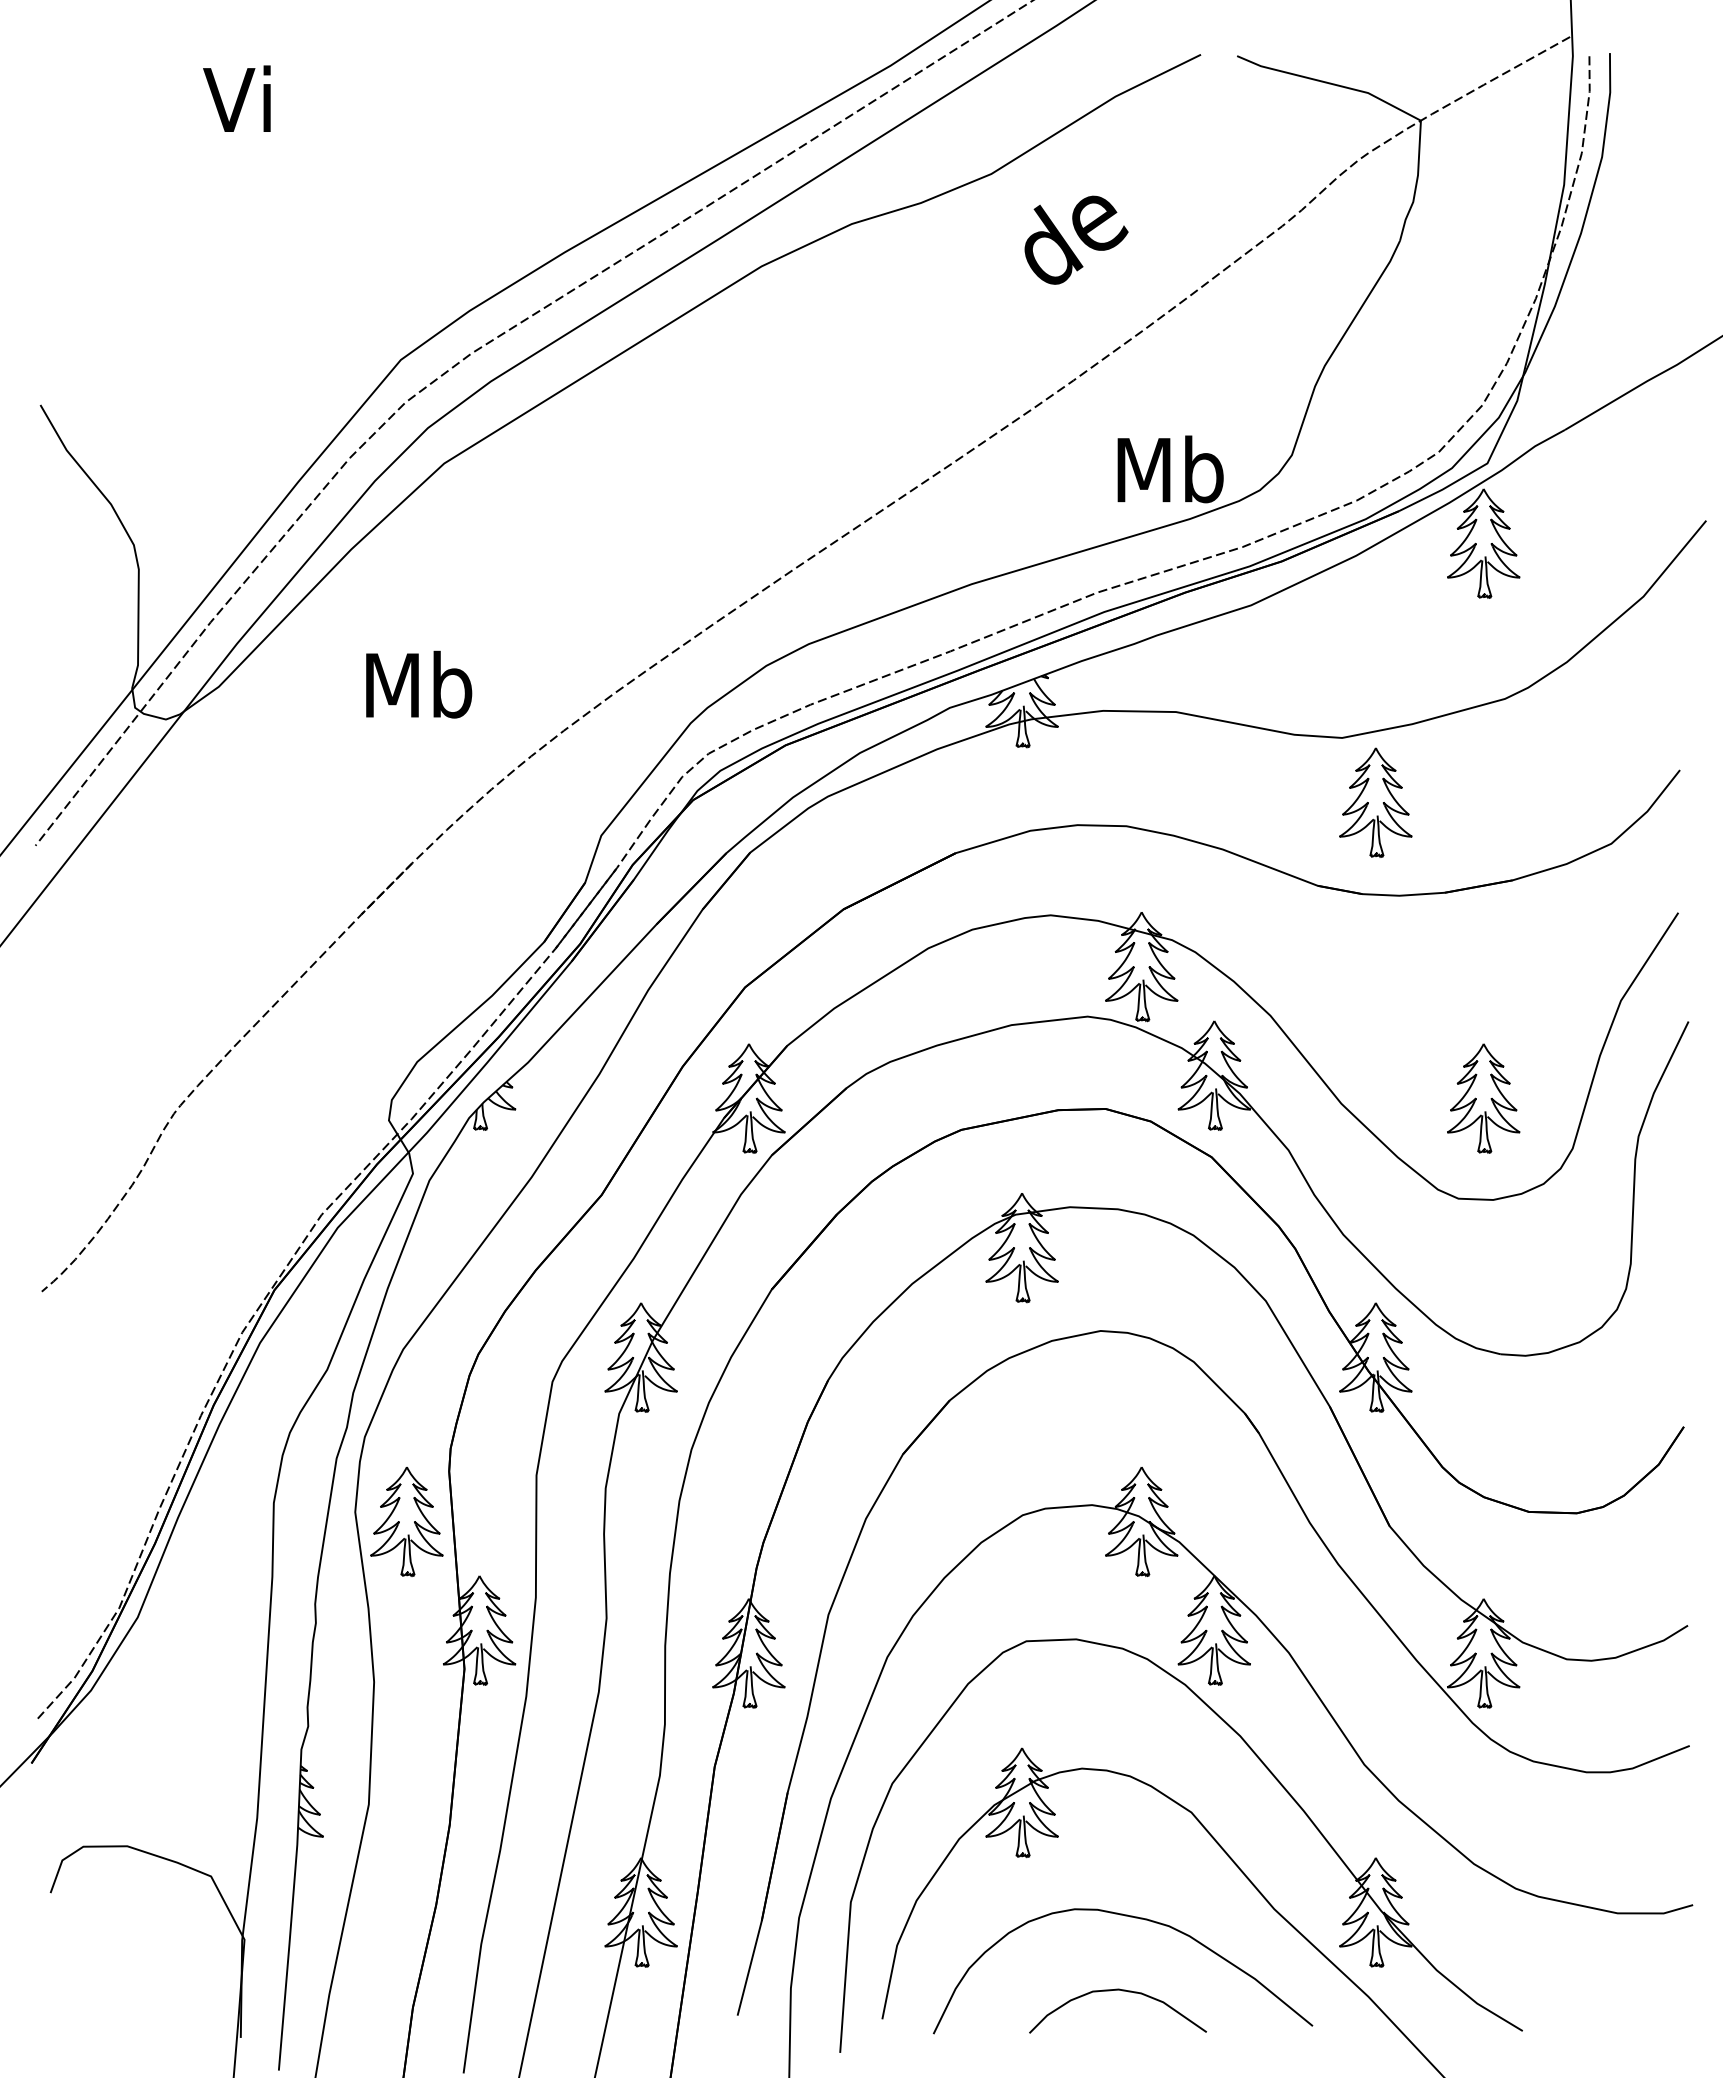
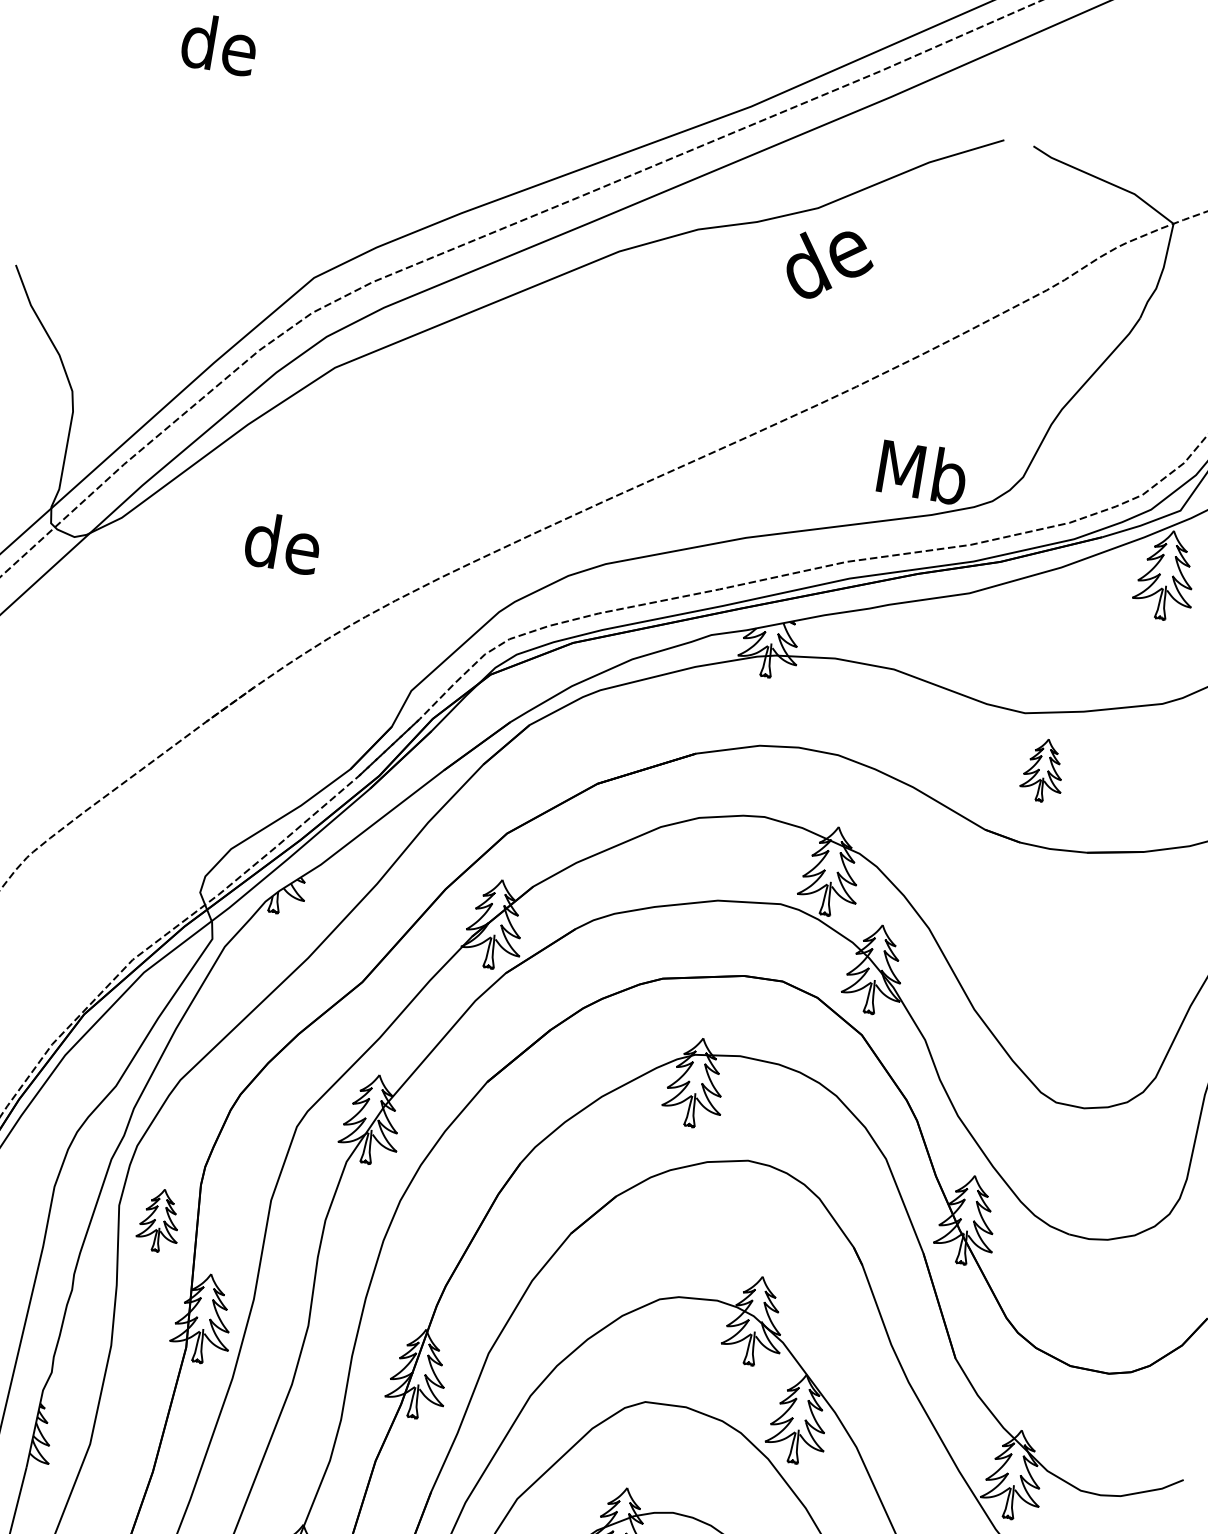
text: (240, 99) -> (219, 44), Vi -> de
text: (1076, 239) -> (830, 264), moved
text: (419, 684) -> (284, 543), Mb -> de
part: (1375, 802) -> (1043, 770), size x0.7
part: (1483, 1098) -> (1090, 1024), removed
part: (406, 1522) -> (159, 1220), size x0.7

